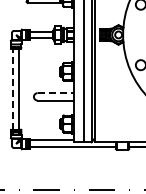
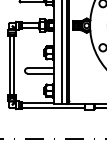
line: (13, 88) -> (10, 64), dashed -> solid
line: (55, 93) -> (40, 68), dashed -> solid

